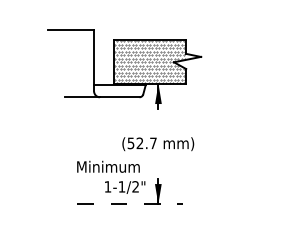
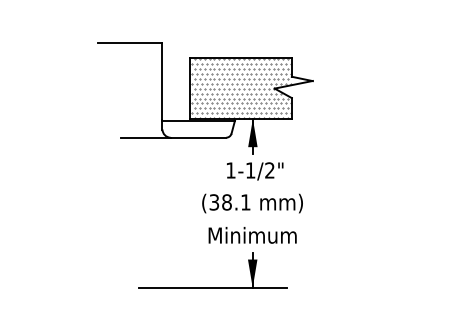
text: (142, 143) -> (230, 202), (52.7 -> (38.1
text: (108, 166) -> (252, 235), moved
text: (125, 187) -> (255, 171), moved
line: (130, 204) -> (213, 288), dashed -> solid

